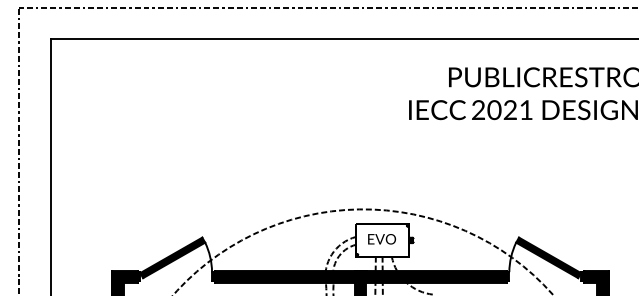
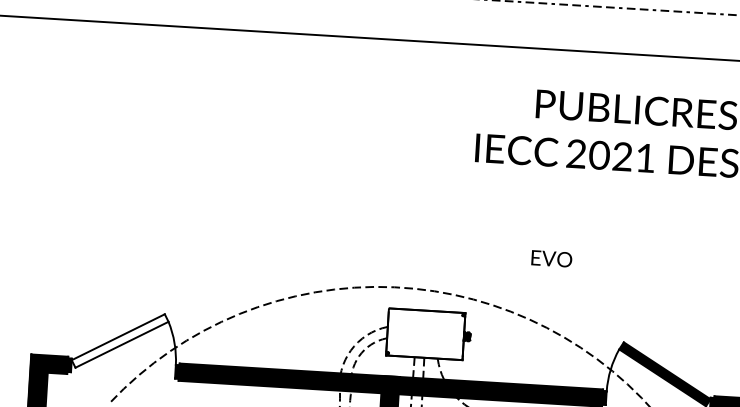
text: (381, 239) -> (551, 259), moved
fill: (172, 257) -> (119, 340), removed

